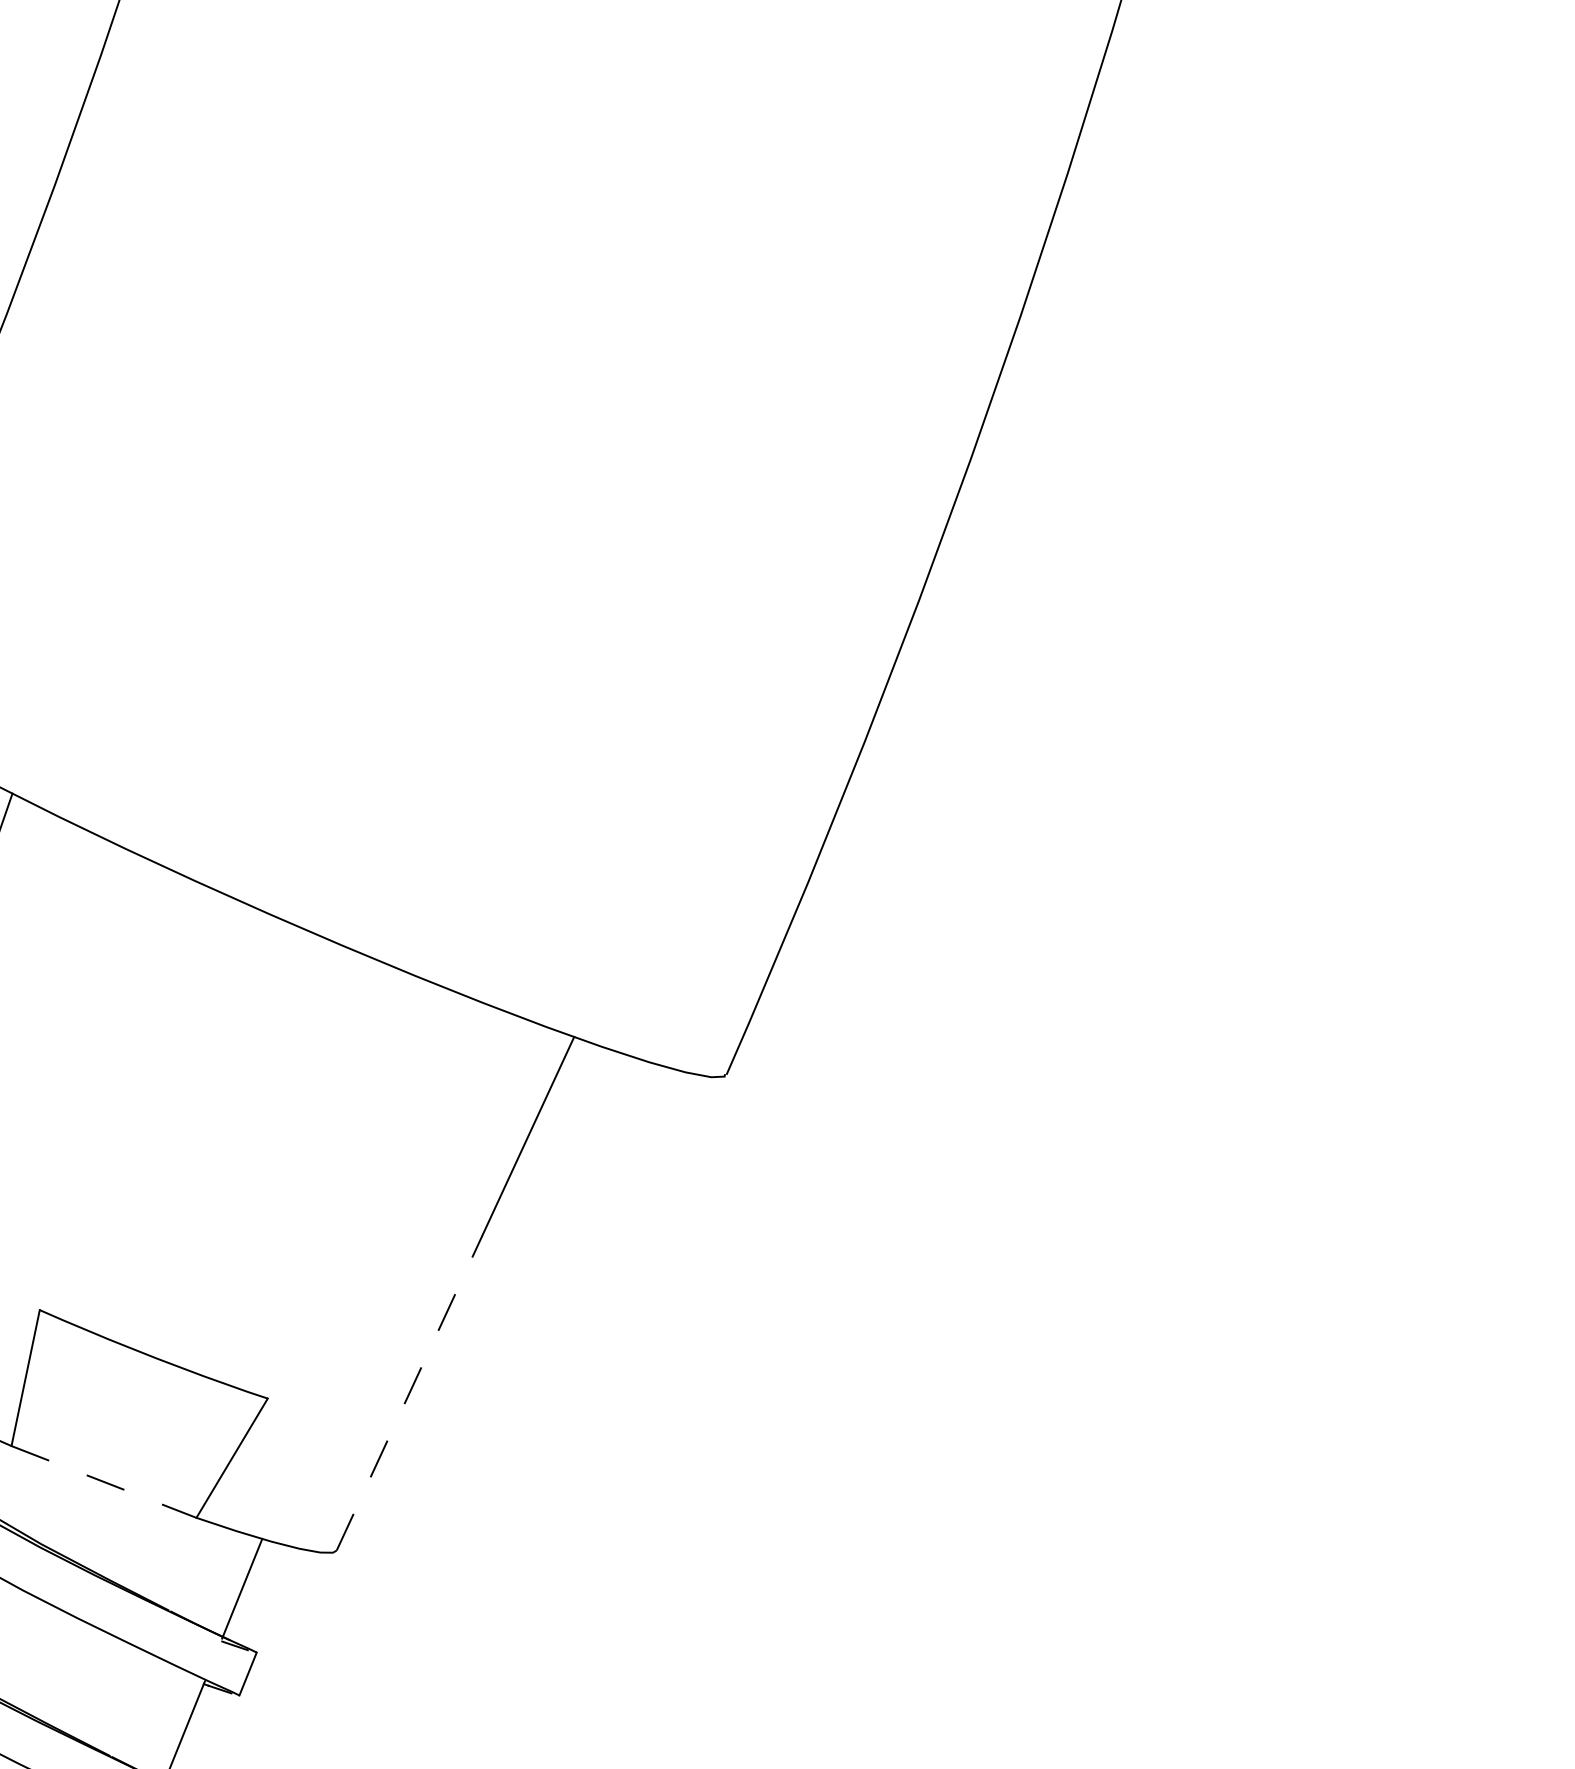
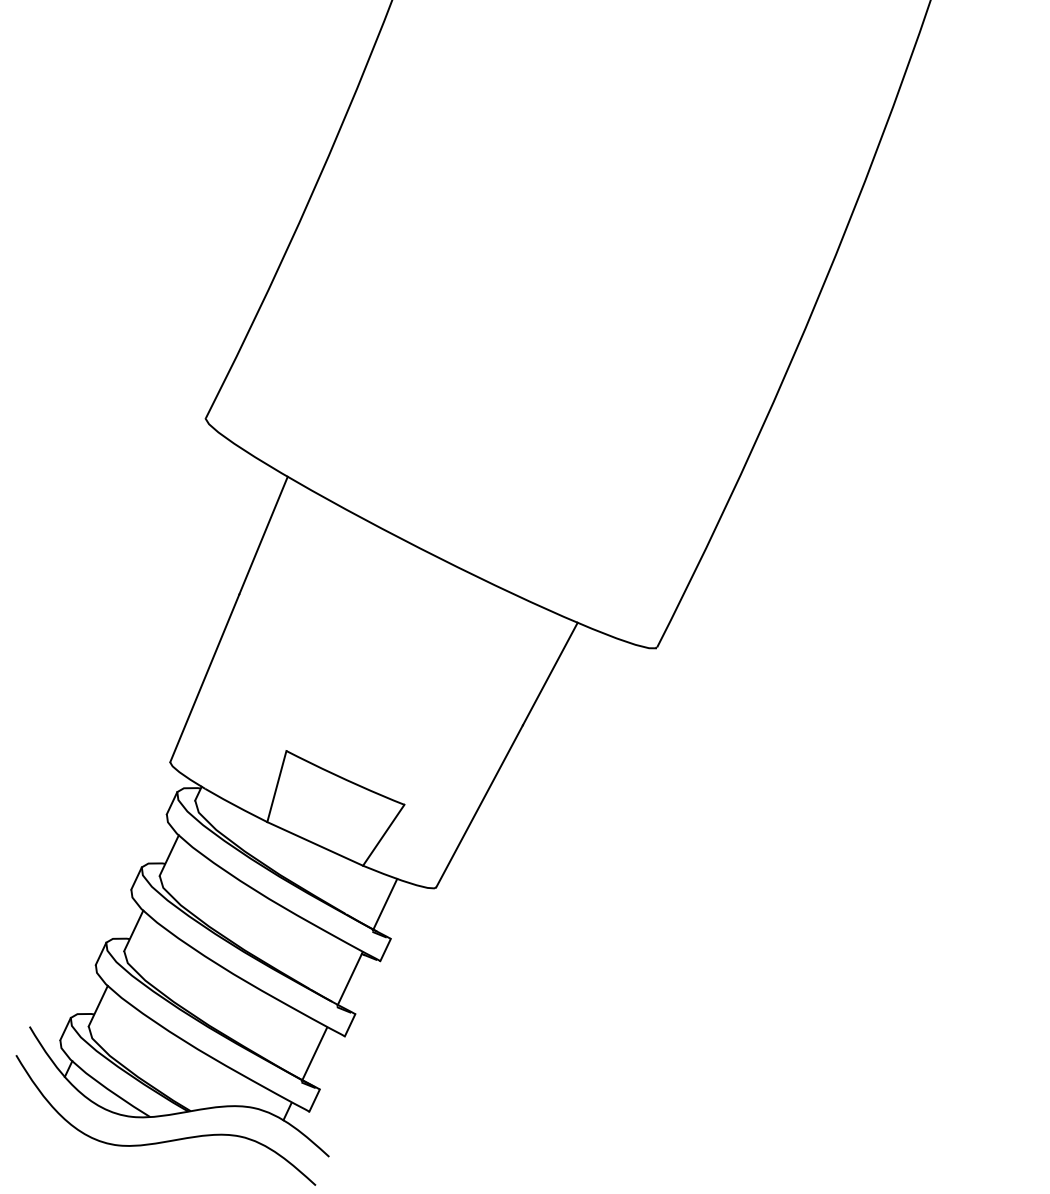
line: (409, 1393) -> (479, 806), dashed -> solid
line: (104, 1481) -> (315, 843), dashed -> solid

